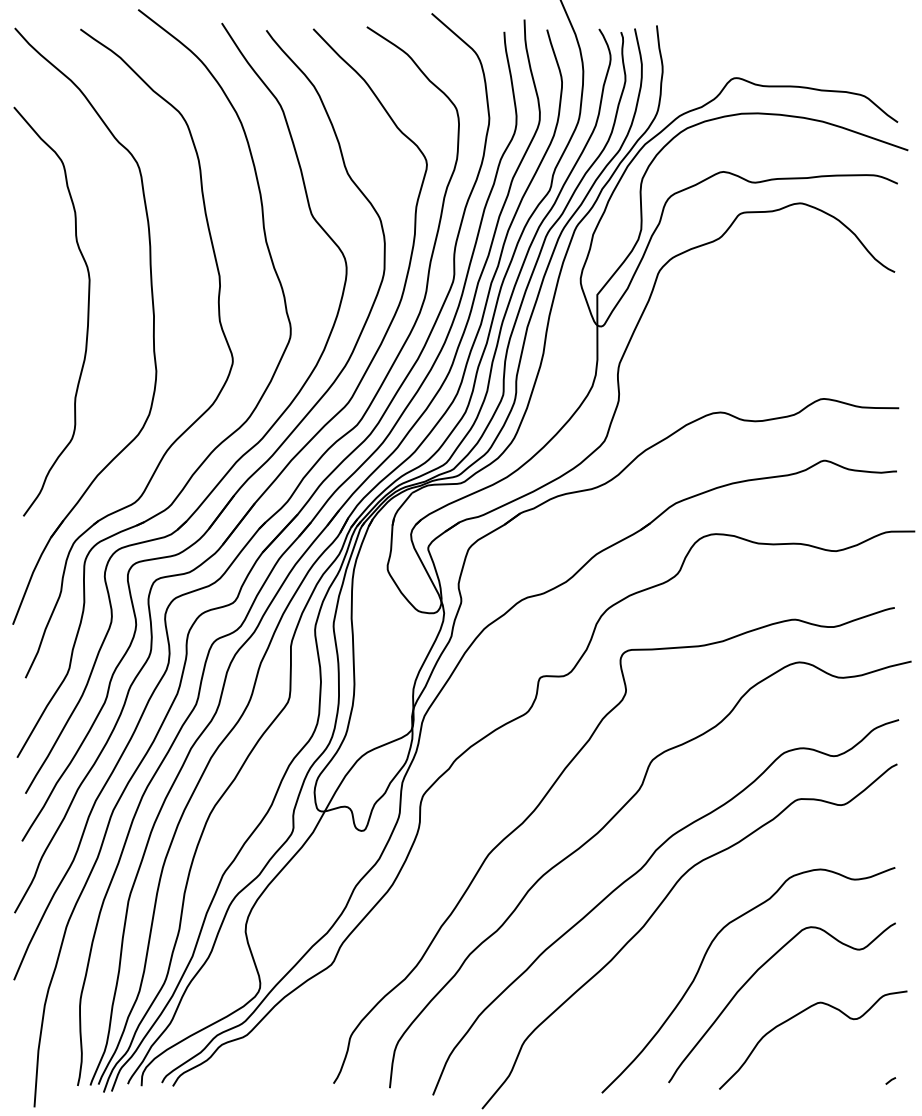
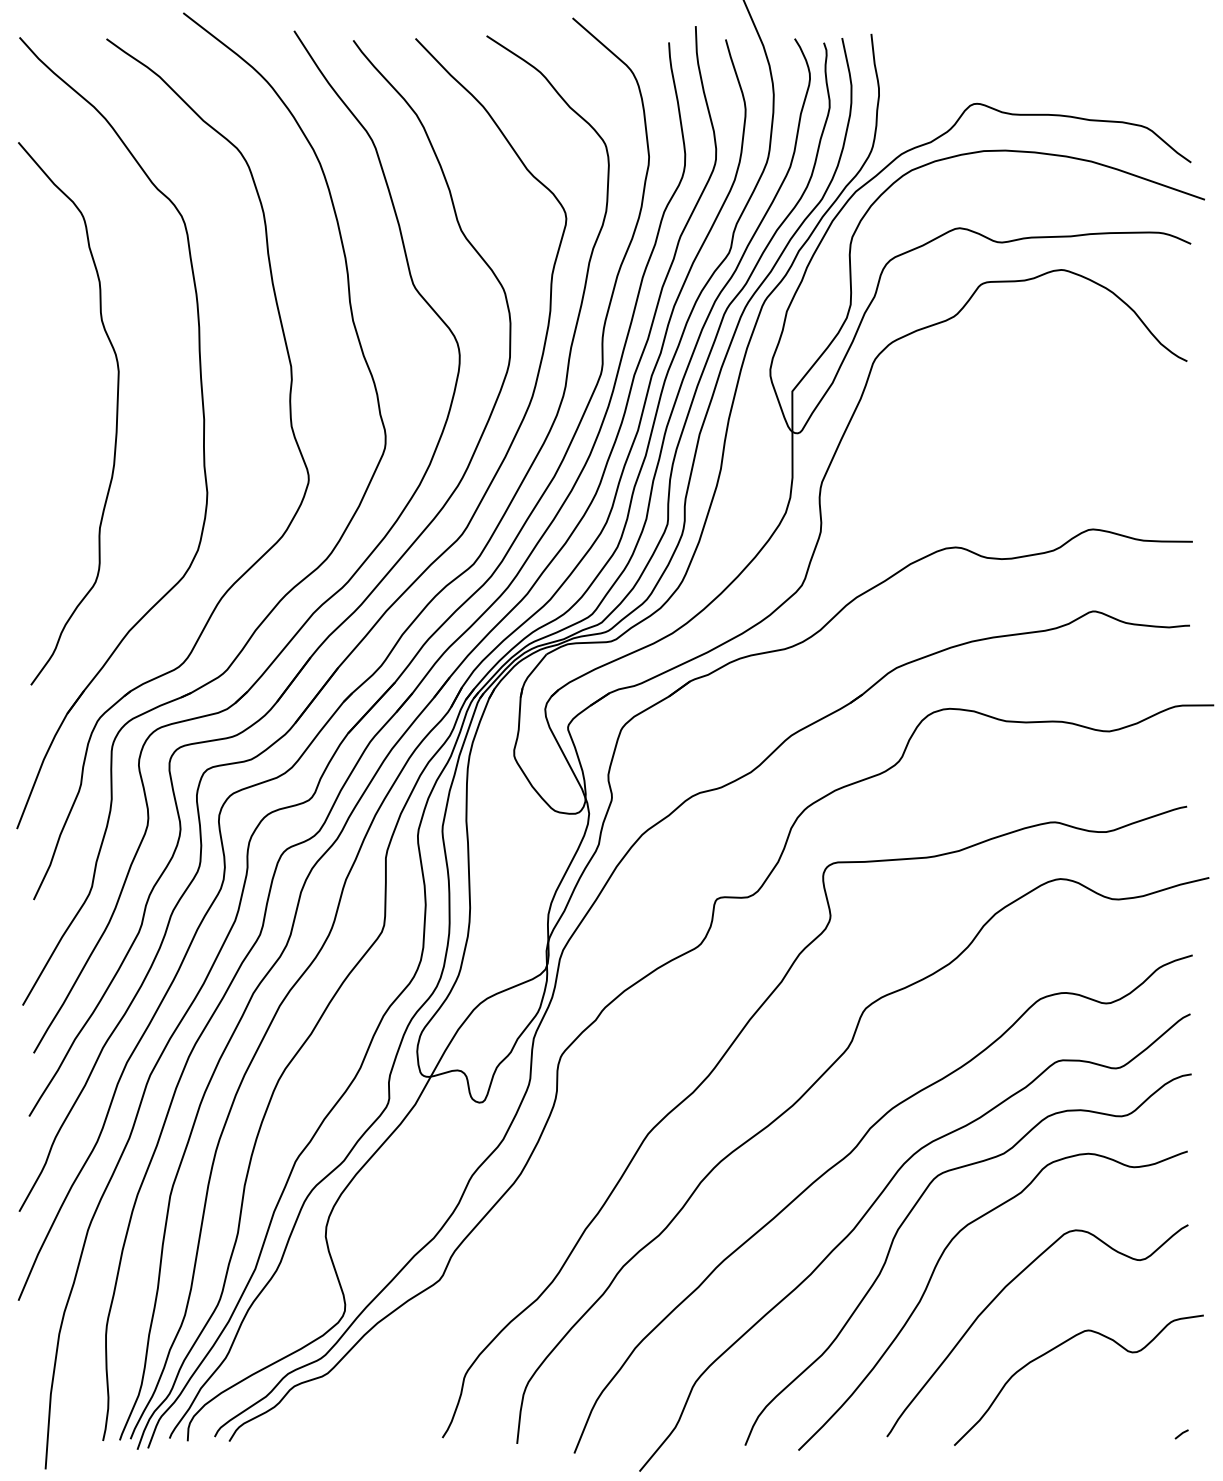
curve: (685, 916) -> (909, 1215), added

